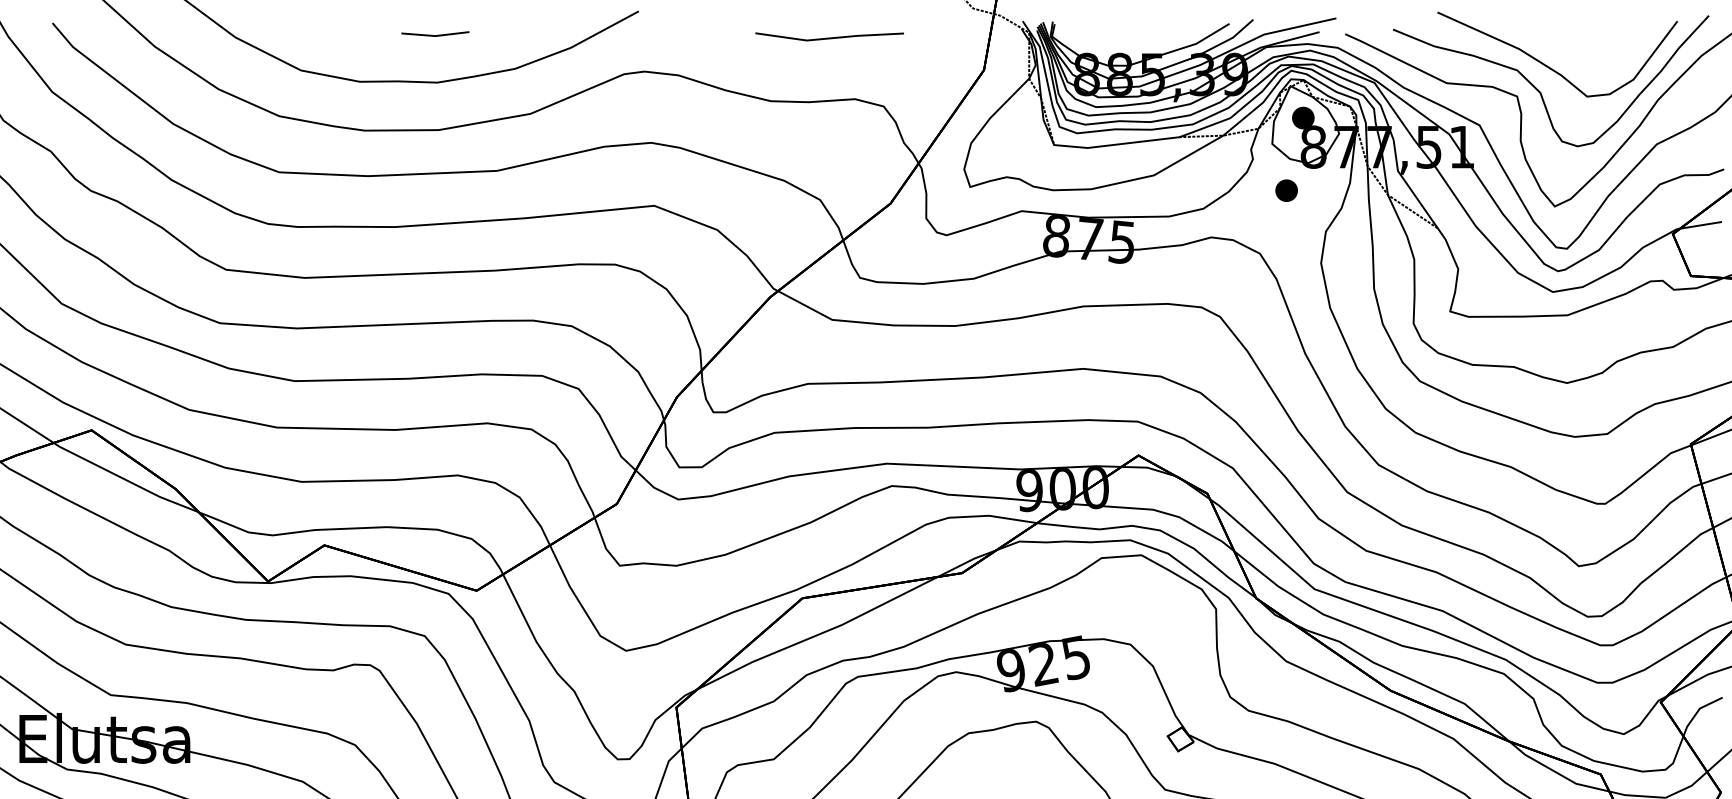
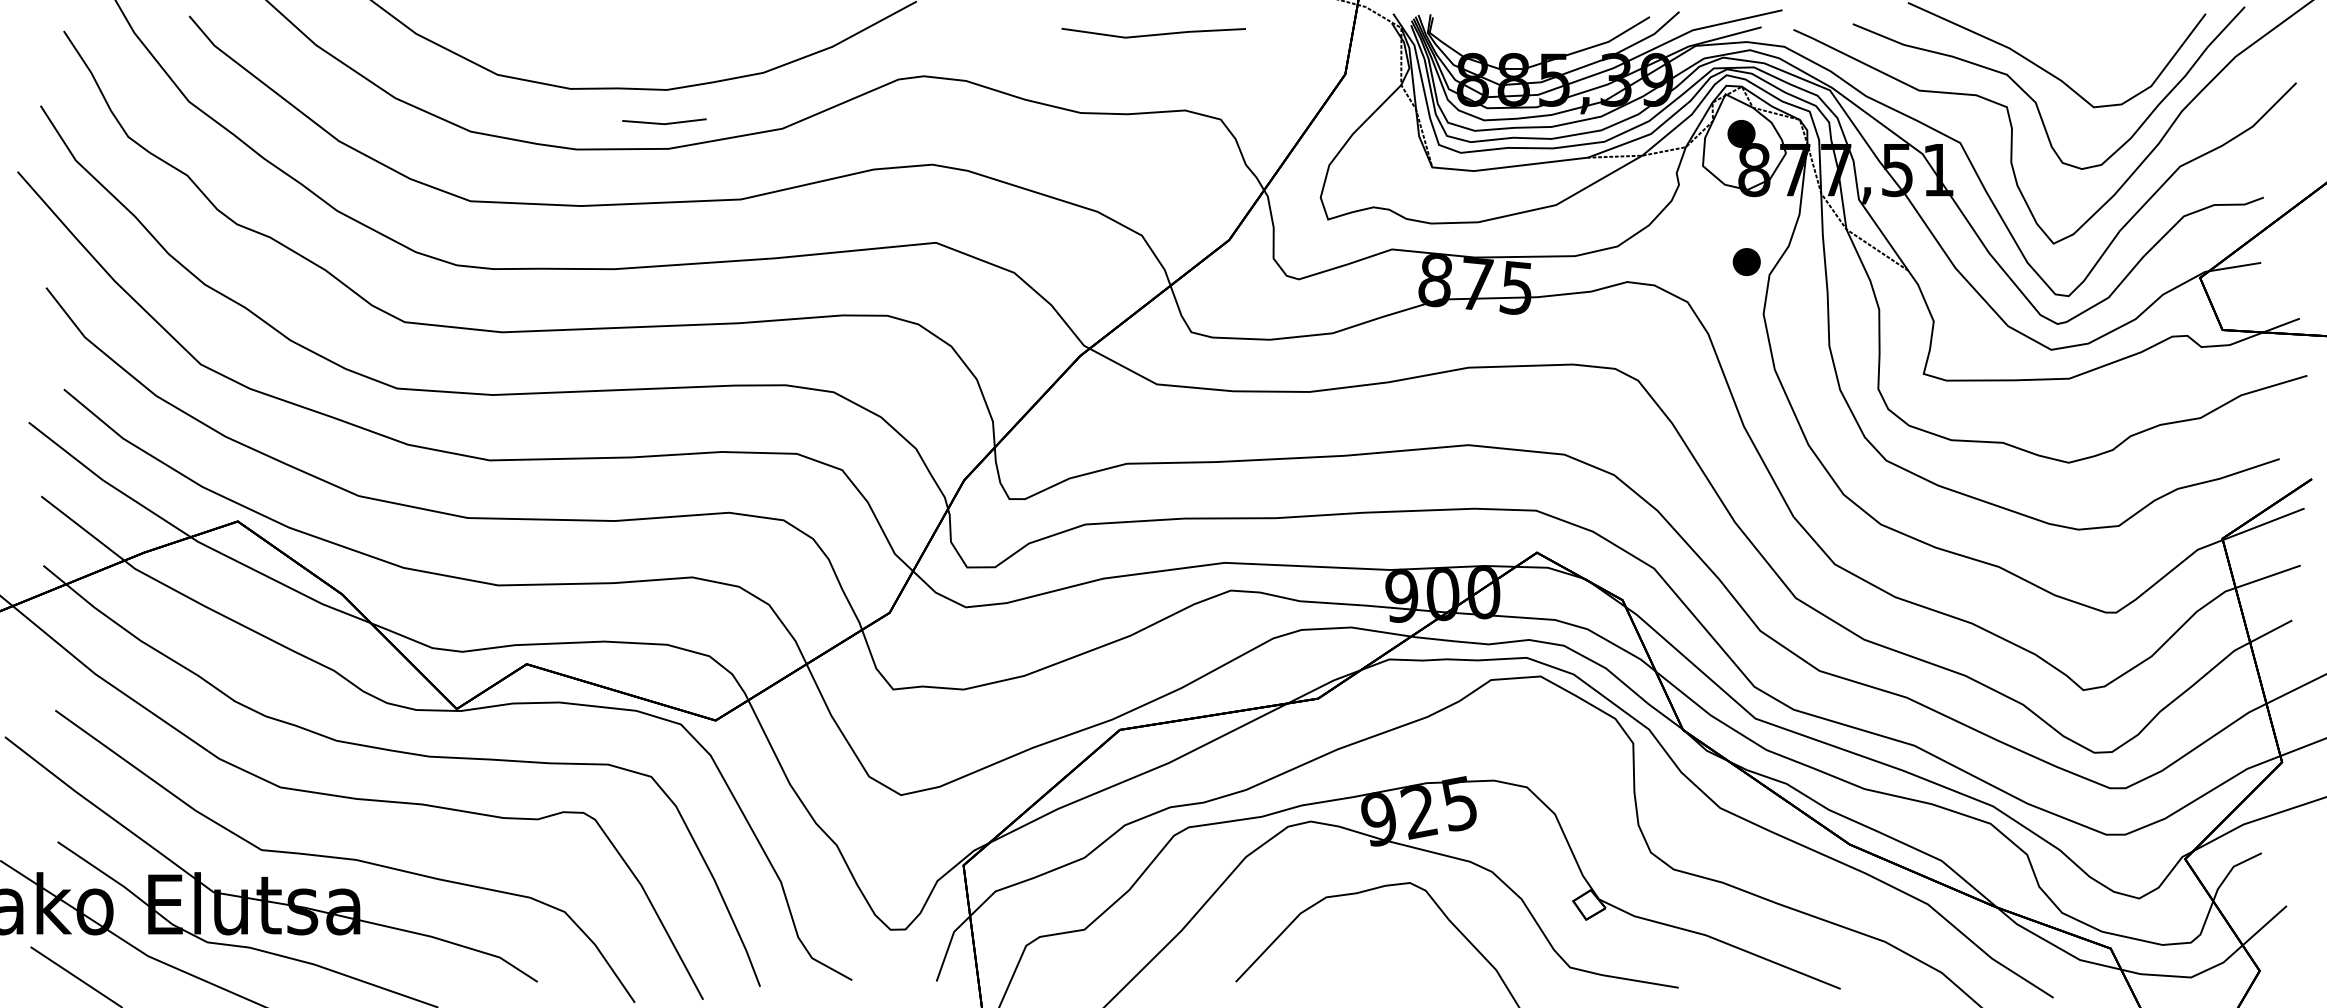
line: (435, 35) -> (664, 123), moved
part: (1286, 191) -> (1746, 262), moved

